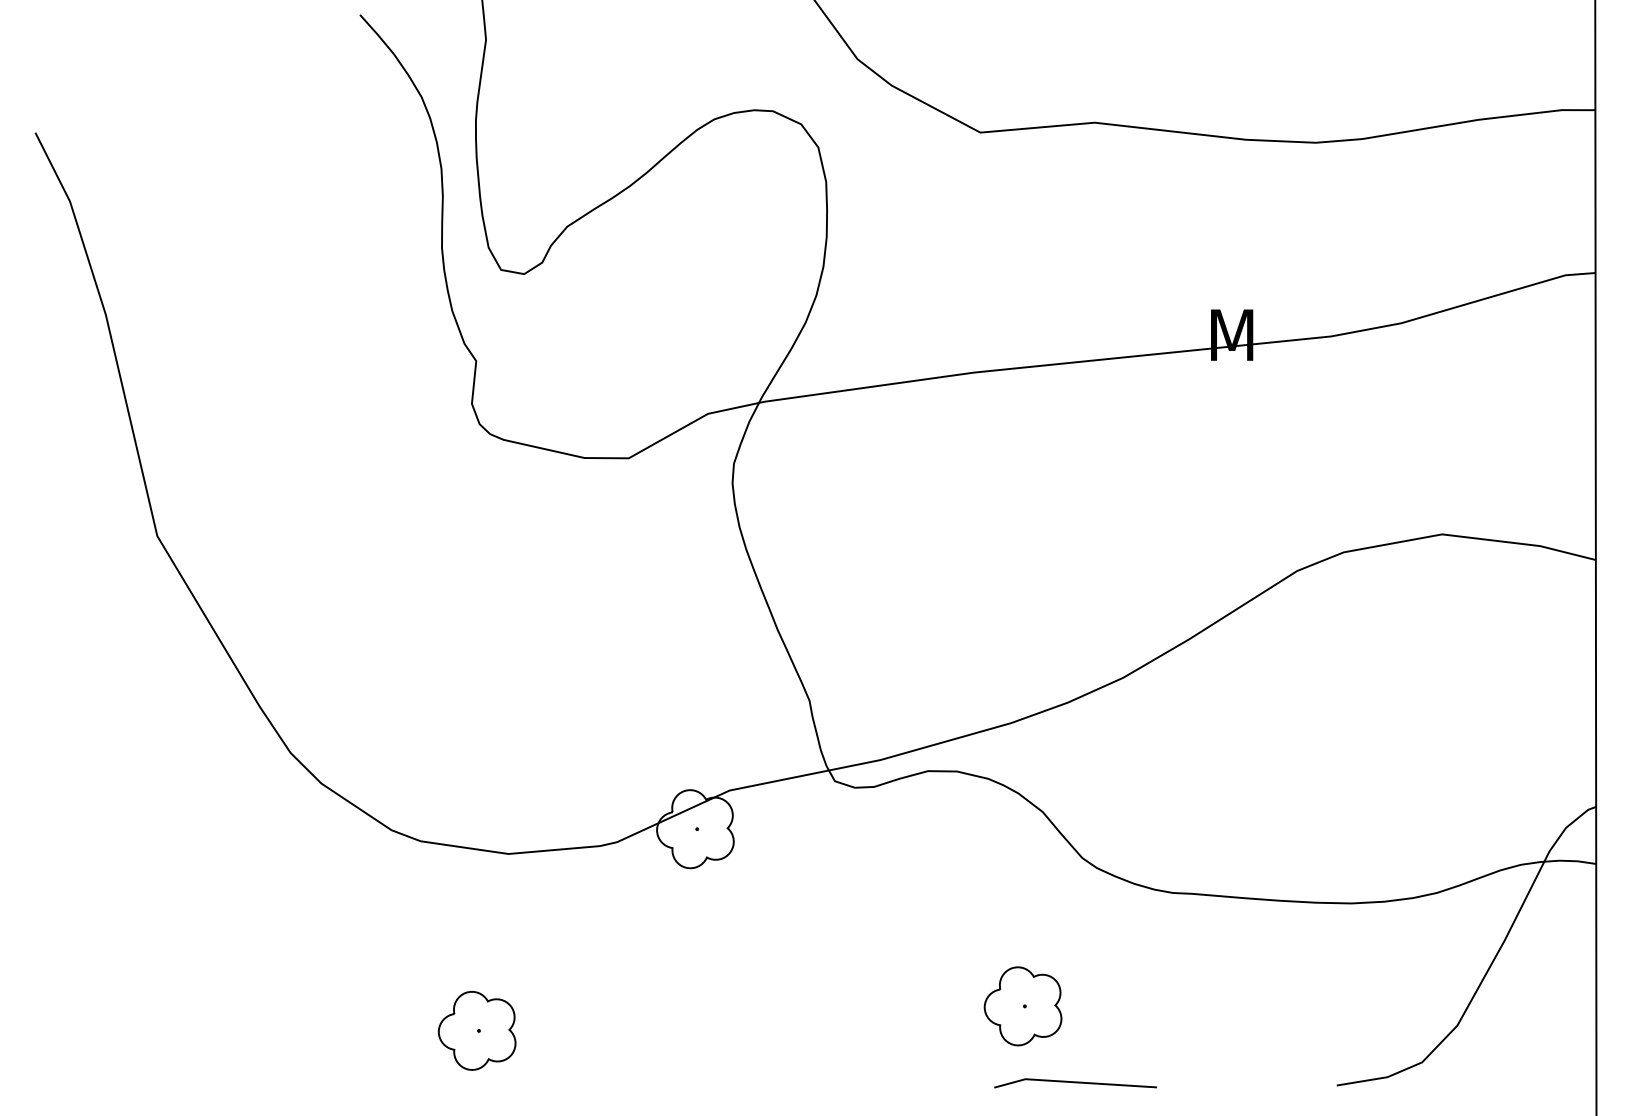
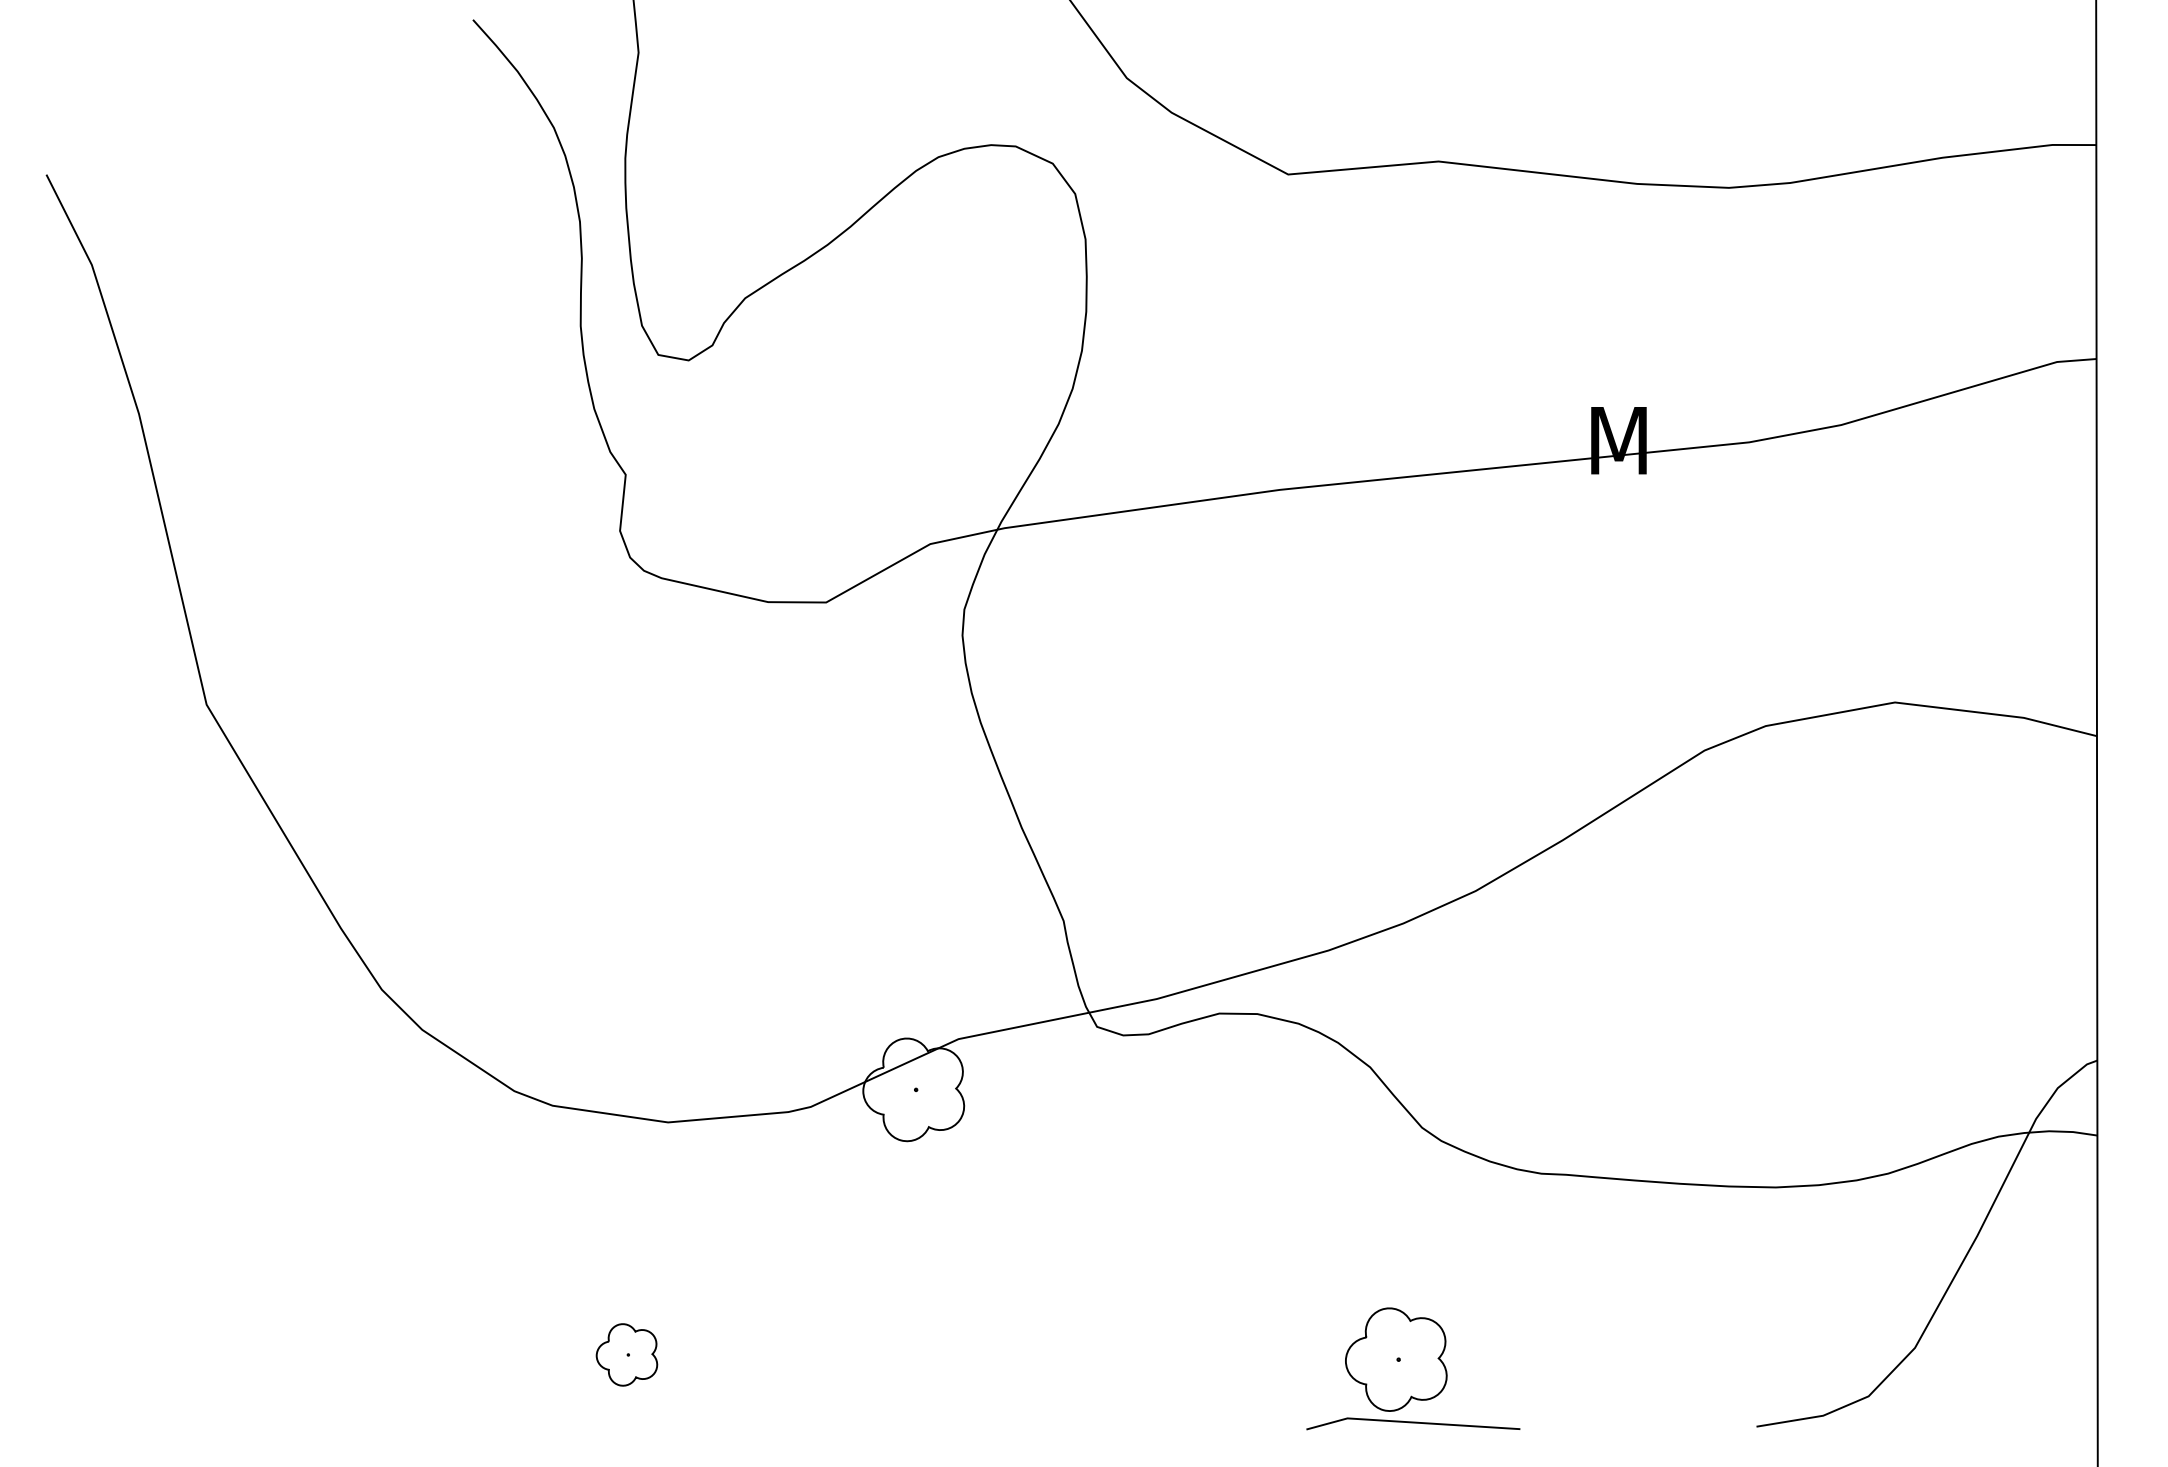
part: (1023, 1006) -> (1396, 1359), moved
part: (476, 1030) -> (626, 1354), size x0.6

